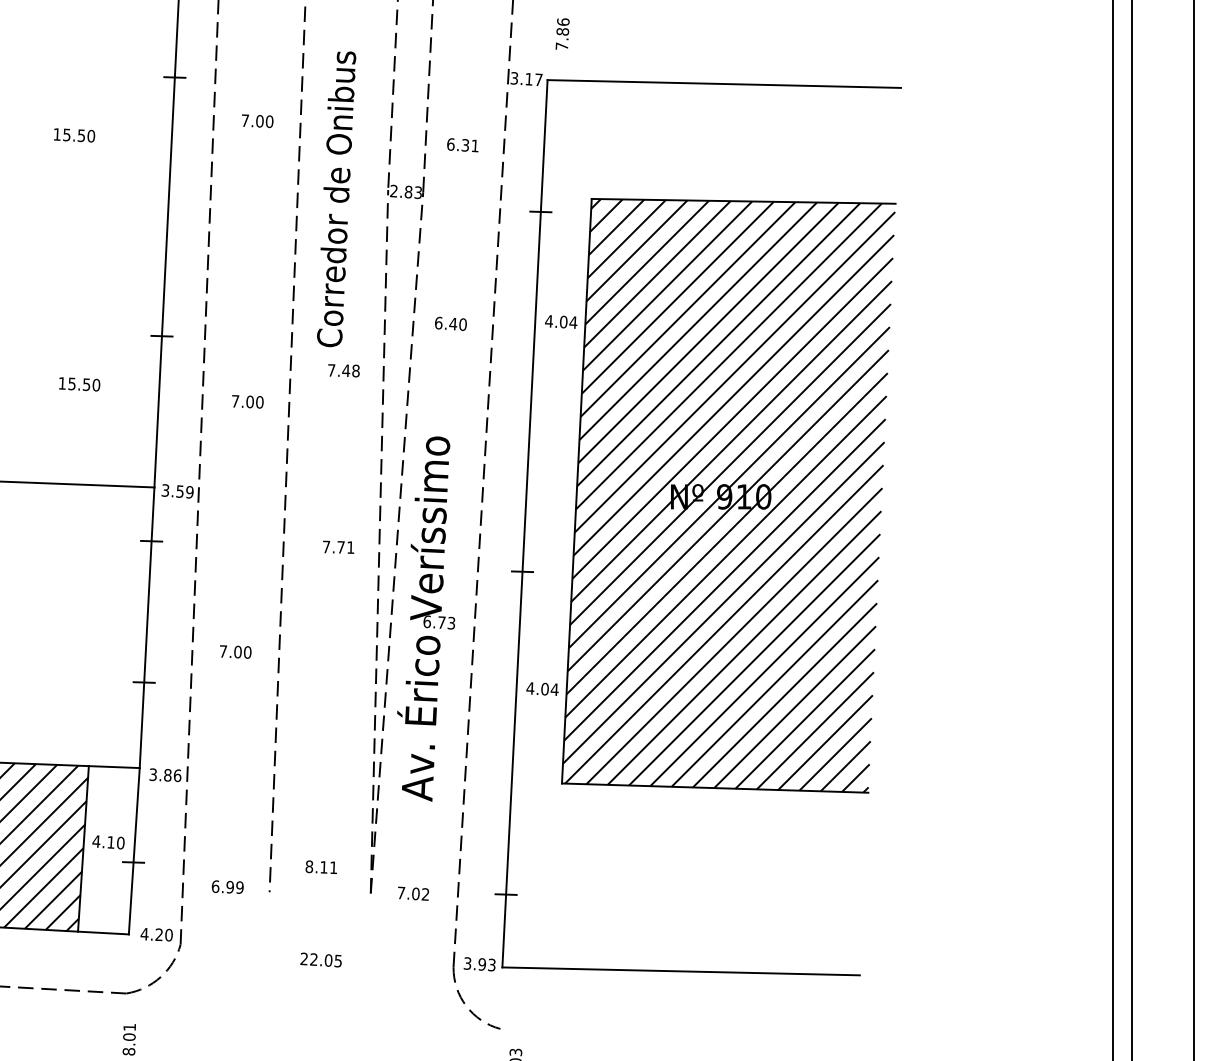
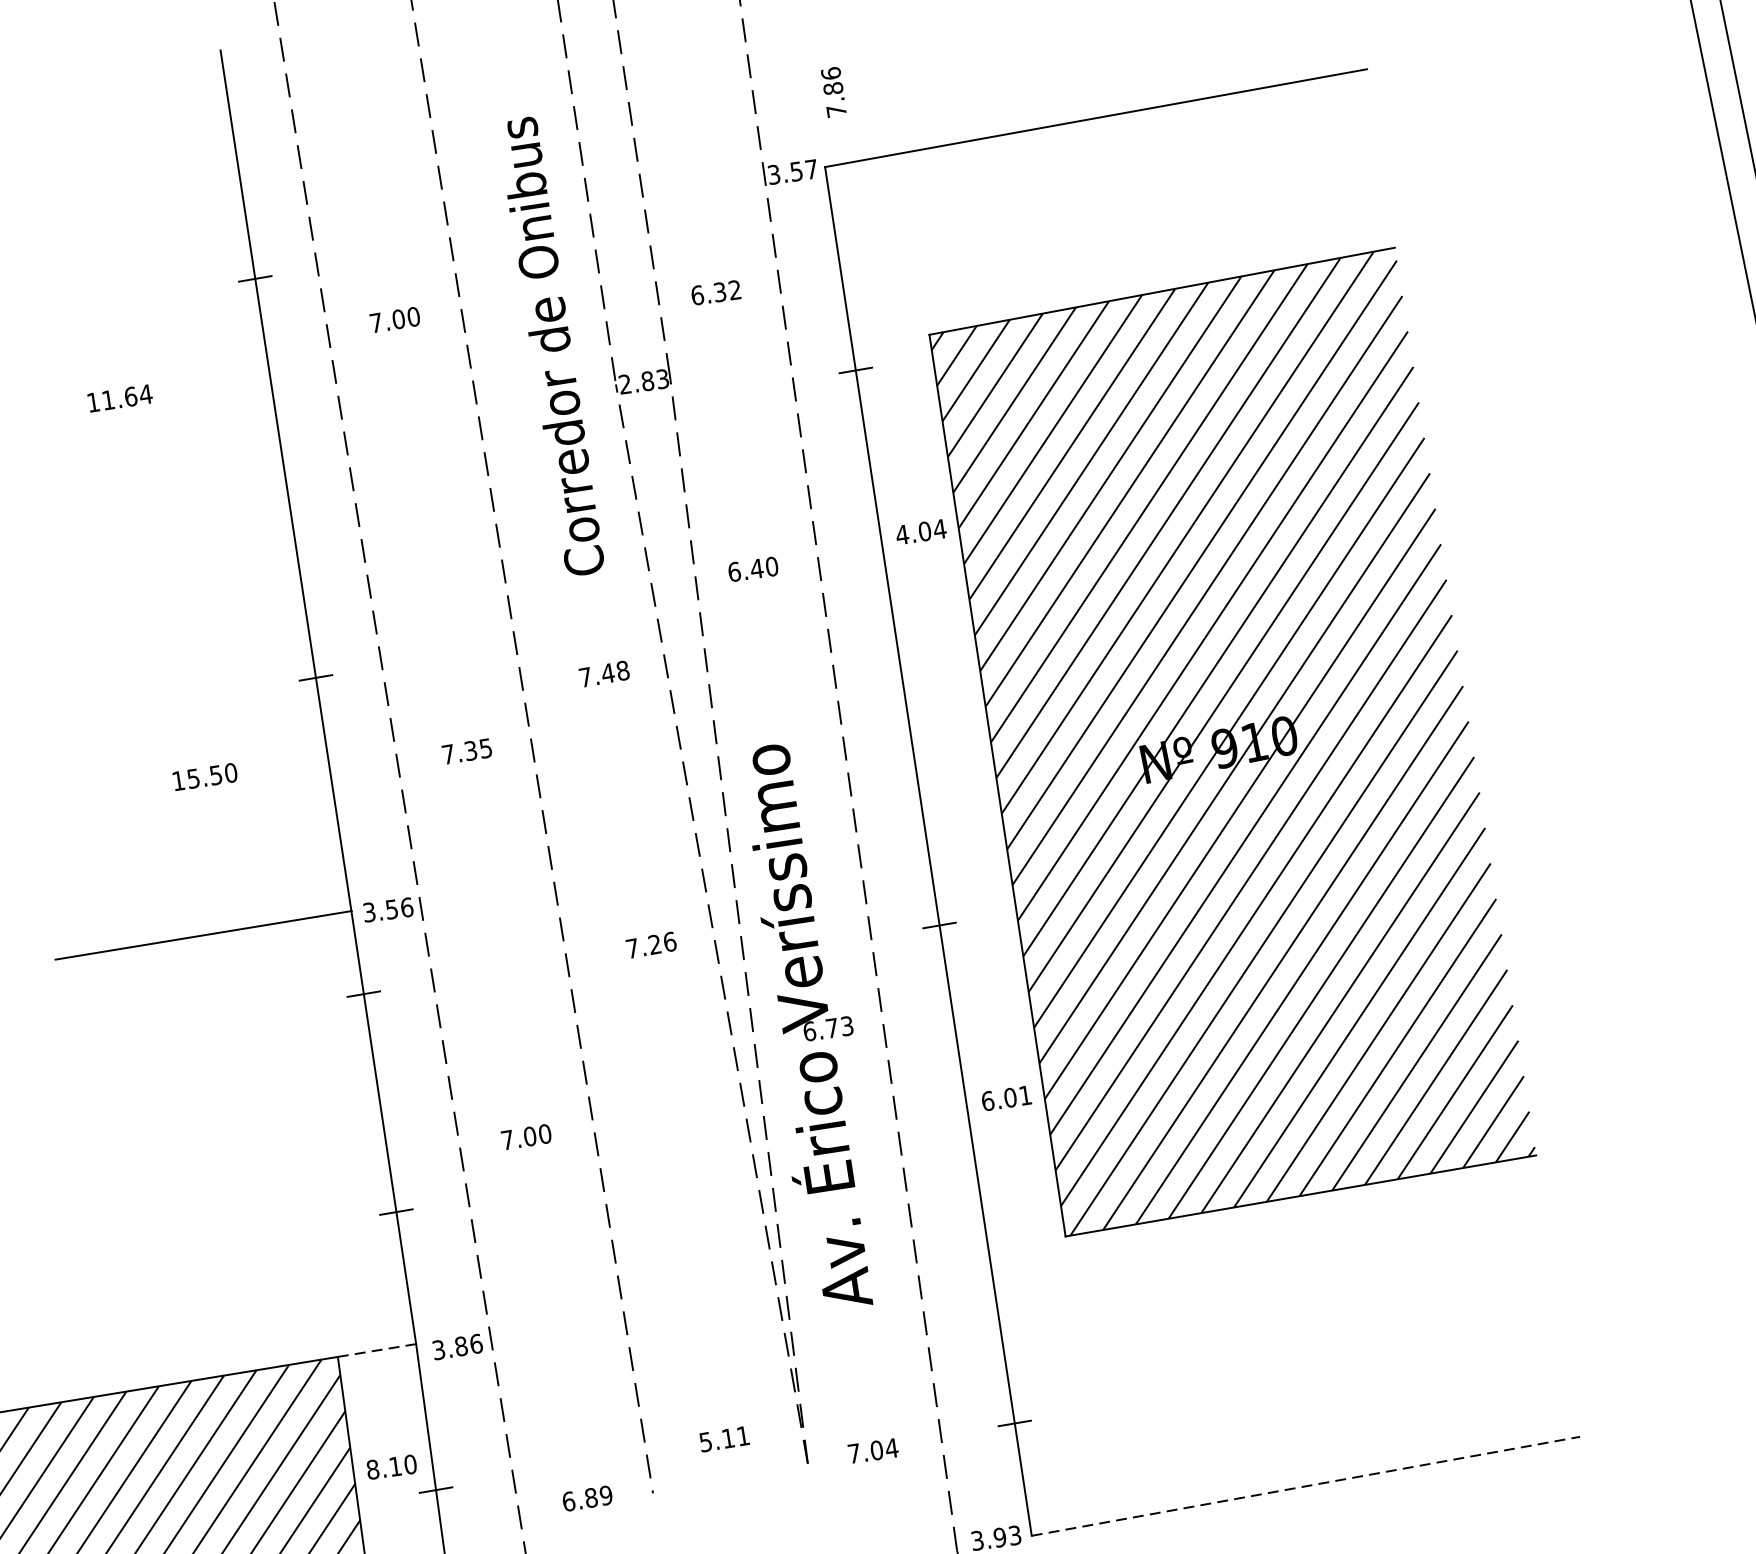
text: (528, 79) -> (795, 172), 3.17 -> 3.57
text: (79, 135) -> (127, 397), 15.50 -> 11.64
text: (474, 145) -> (733, 289), 6.31 -> 6.32
text: (336, 199) -> (551, 347), moved
text: (254, 401) -> (477, 748), 7.00 -> 7.35
text: (189, 492) -> (406, 907), 3.59 -> 3.56
text: (345, 547) -> (661, 943), 7.71 -> 7.26
text: (542, 688) -> (1006, 1097), 4.04 -> 6.01
line: (114, 767) -> (377, 1351), solid -> dashed
text: (96, 841) -> (372, 1469), 4.10 -> 8.10
text: (309, 866) -> (705, 1441), 8.11 -> 5.11
text: (229, 887) -> (590, 1498), 6.99 -> 6.89
text: (425, 894) -> (891, 1448), 7.02 -> 7.04
line: (681, 971) -> (1306, 1486), solid -> dashed

